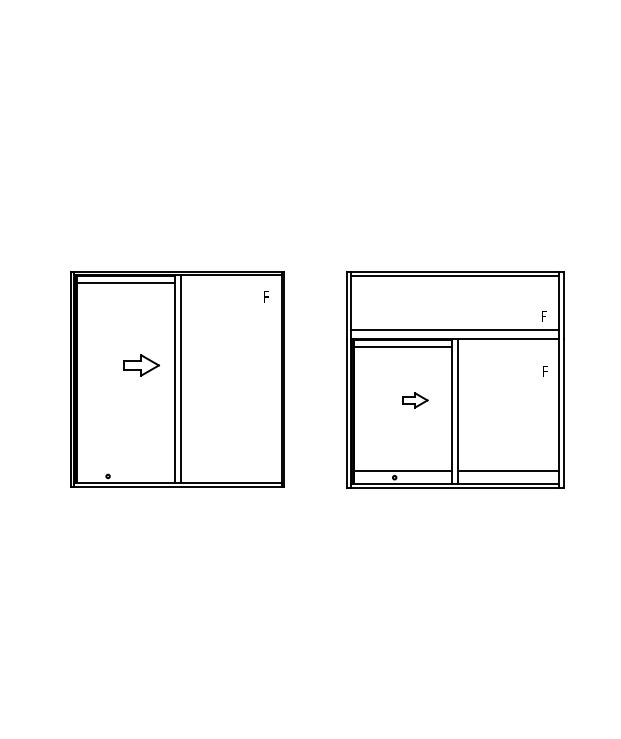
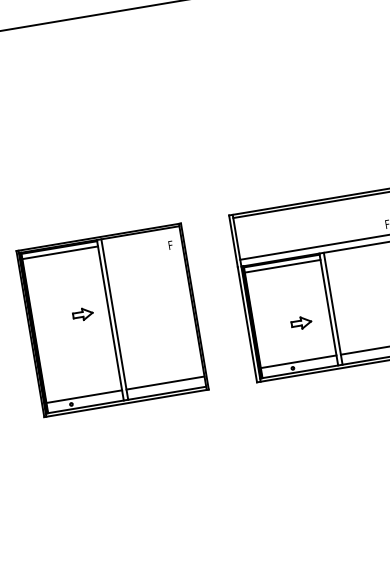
part: (141, 365) -> (82, 314), size x0.71
part: (415, 400) -> (301, 323), moved
line: (125, 469) -> (83, 396), added
line: (230, 469) -> (165, 383), added

